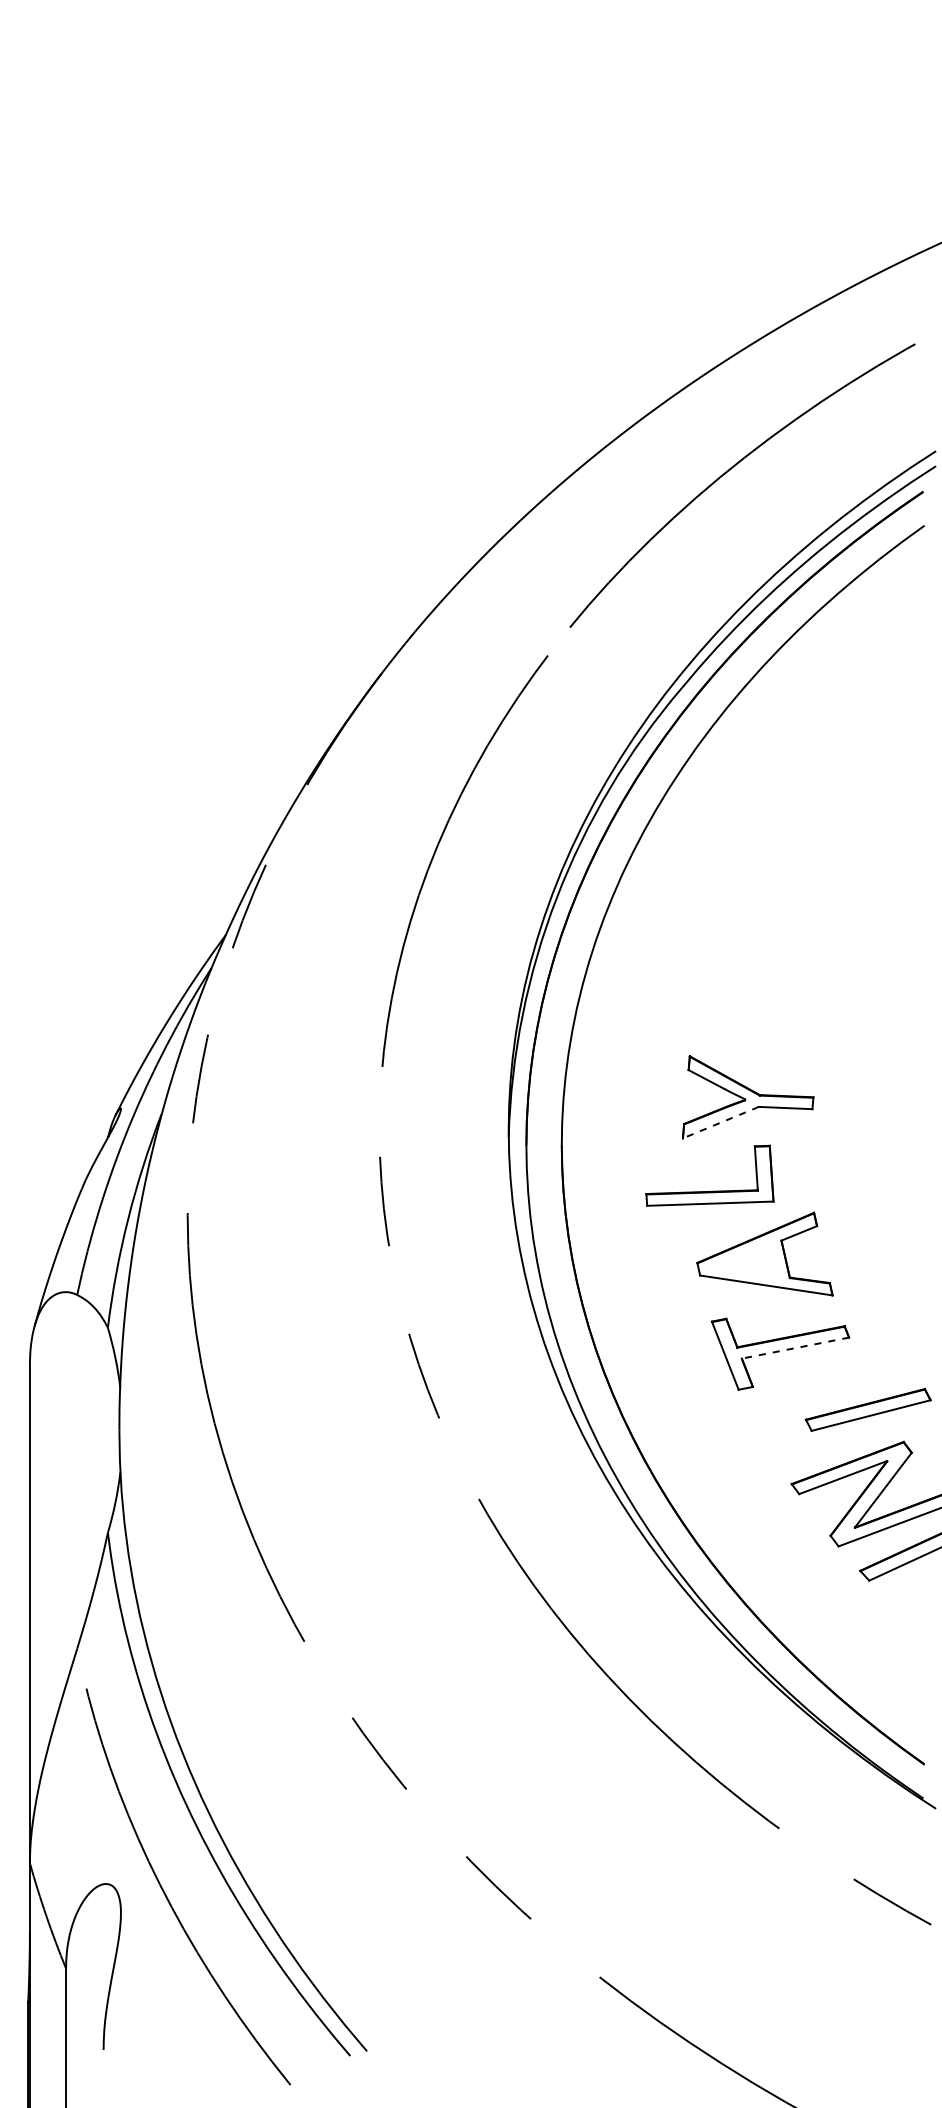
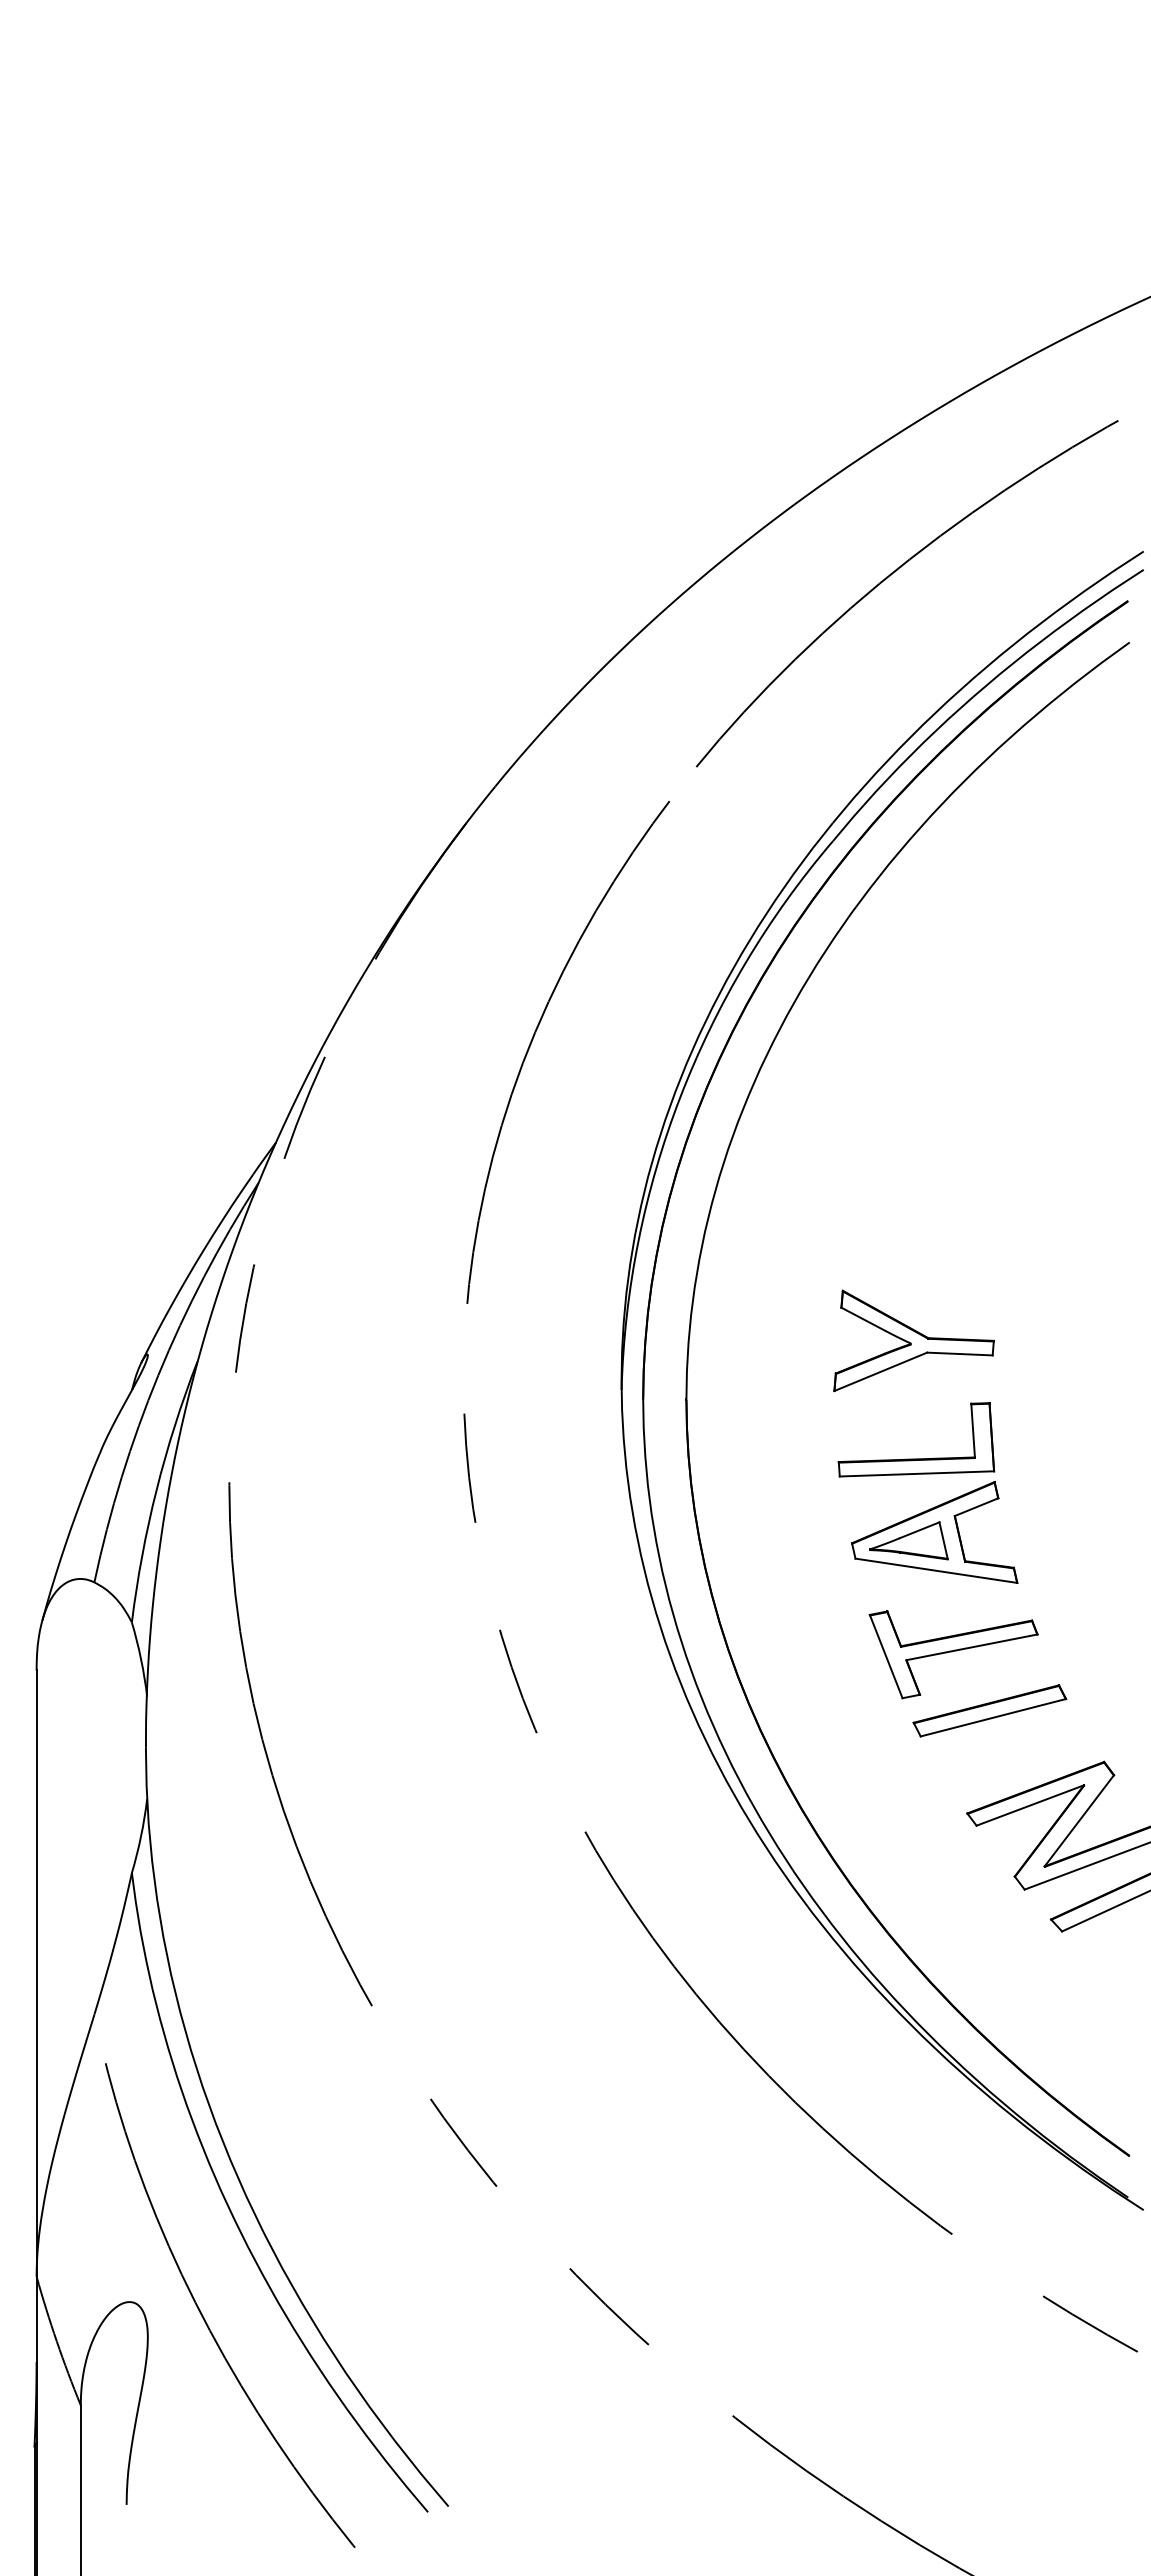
line: (720, 1123) -> (880, 1372), dashed -> solid
part: (710, 1191) -> (916, 1458), moved
part: (743, 1260) -> (908, 1540), added
line: (795, 1348) -> (972, 1647), dashed -> solid
part: (867, 1409) -> (989, 1710), moved

